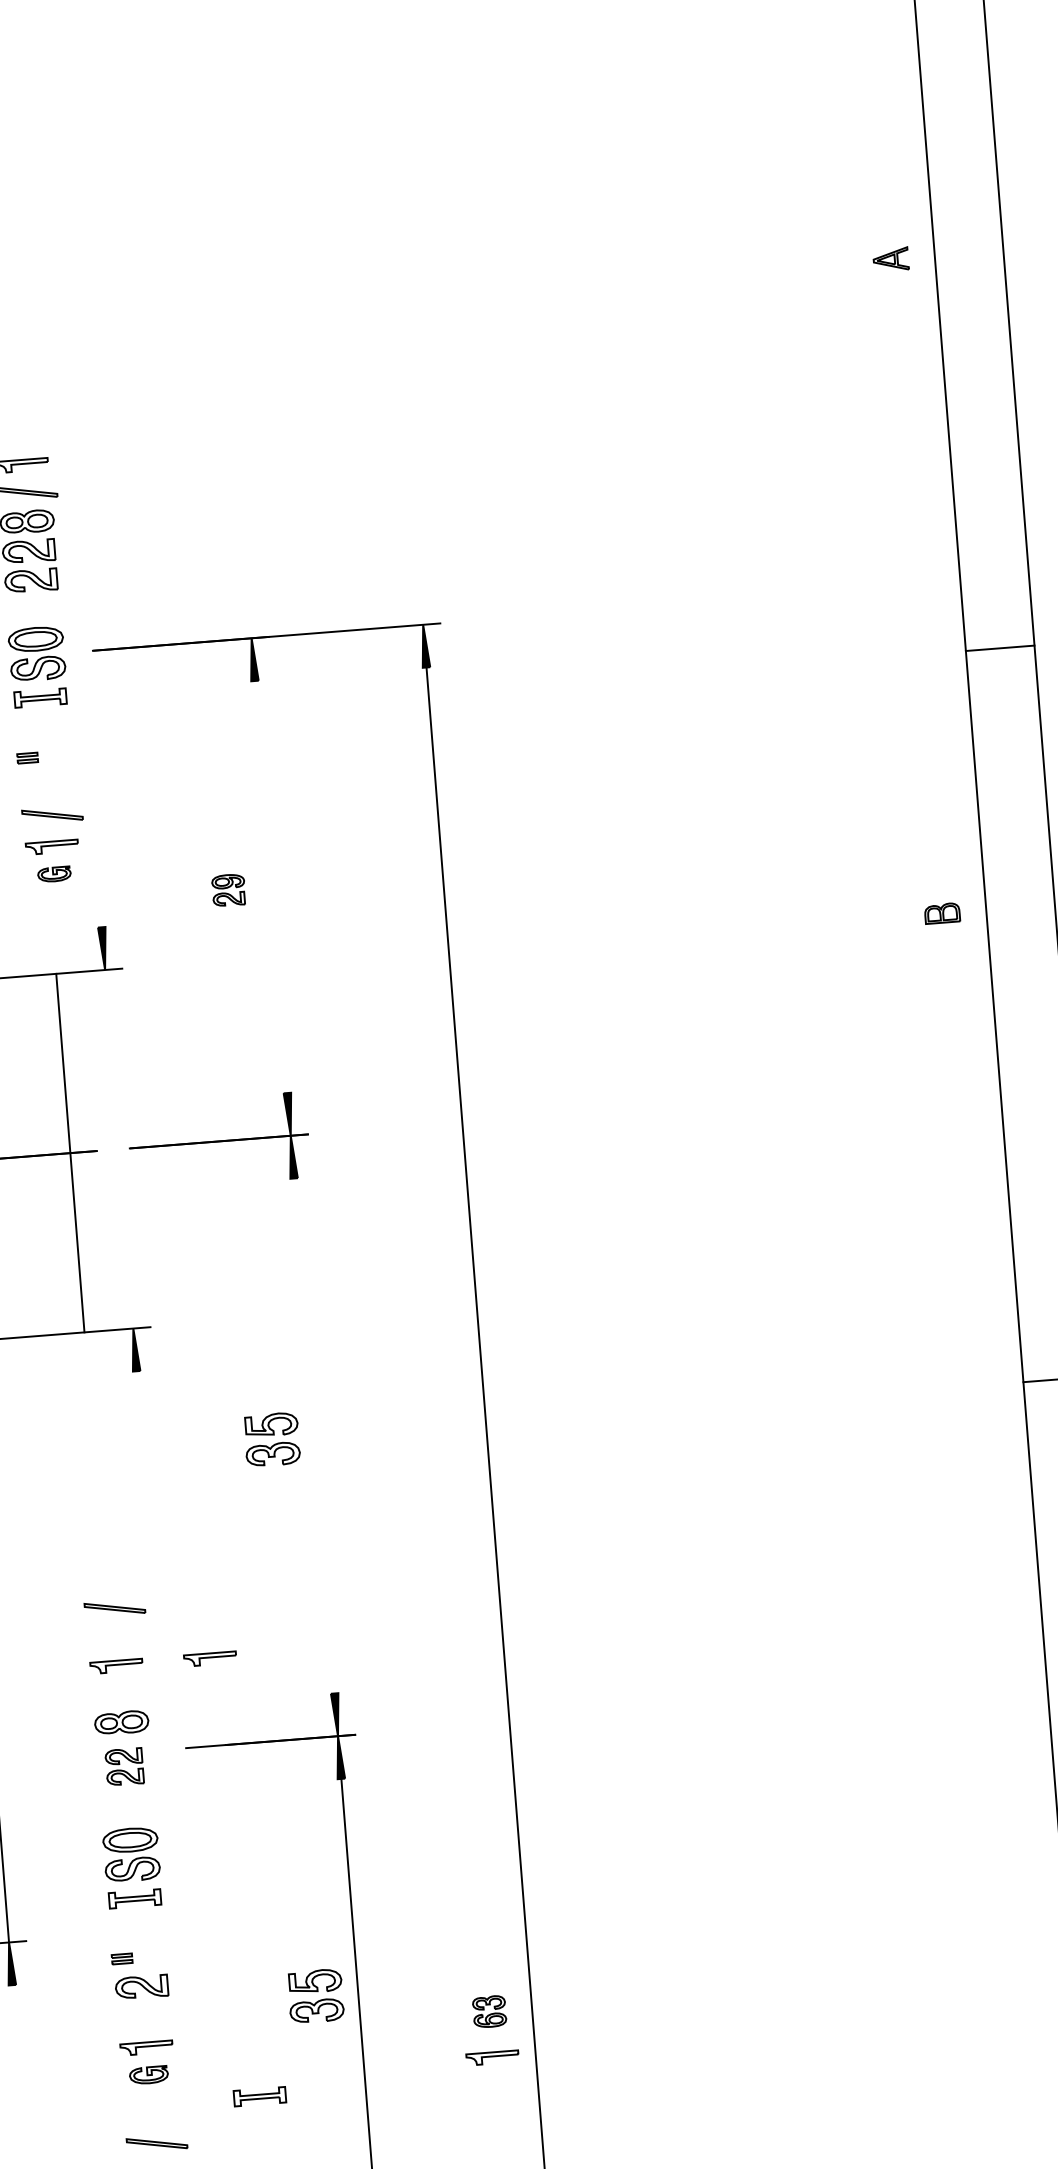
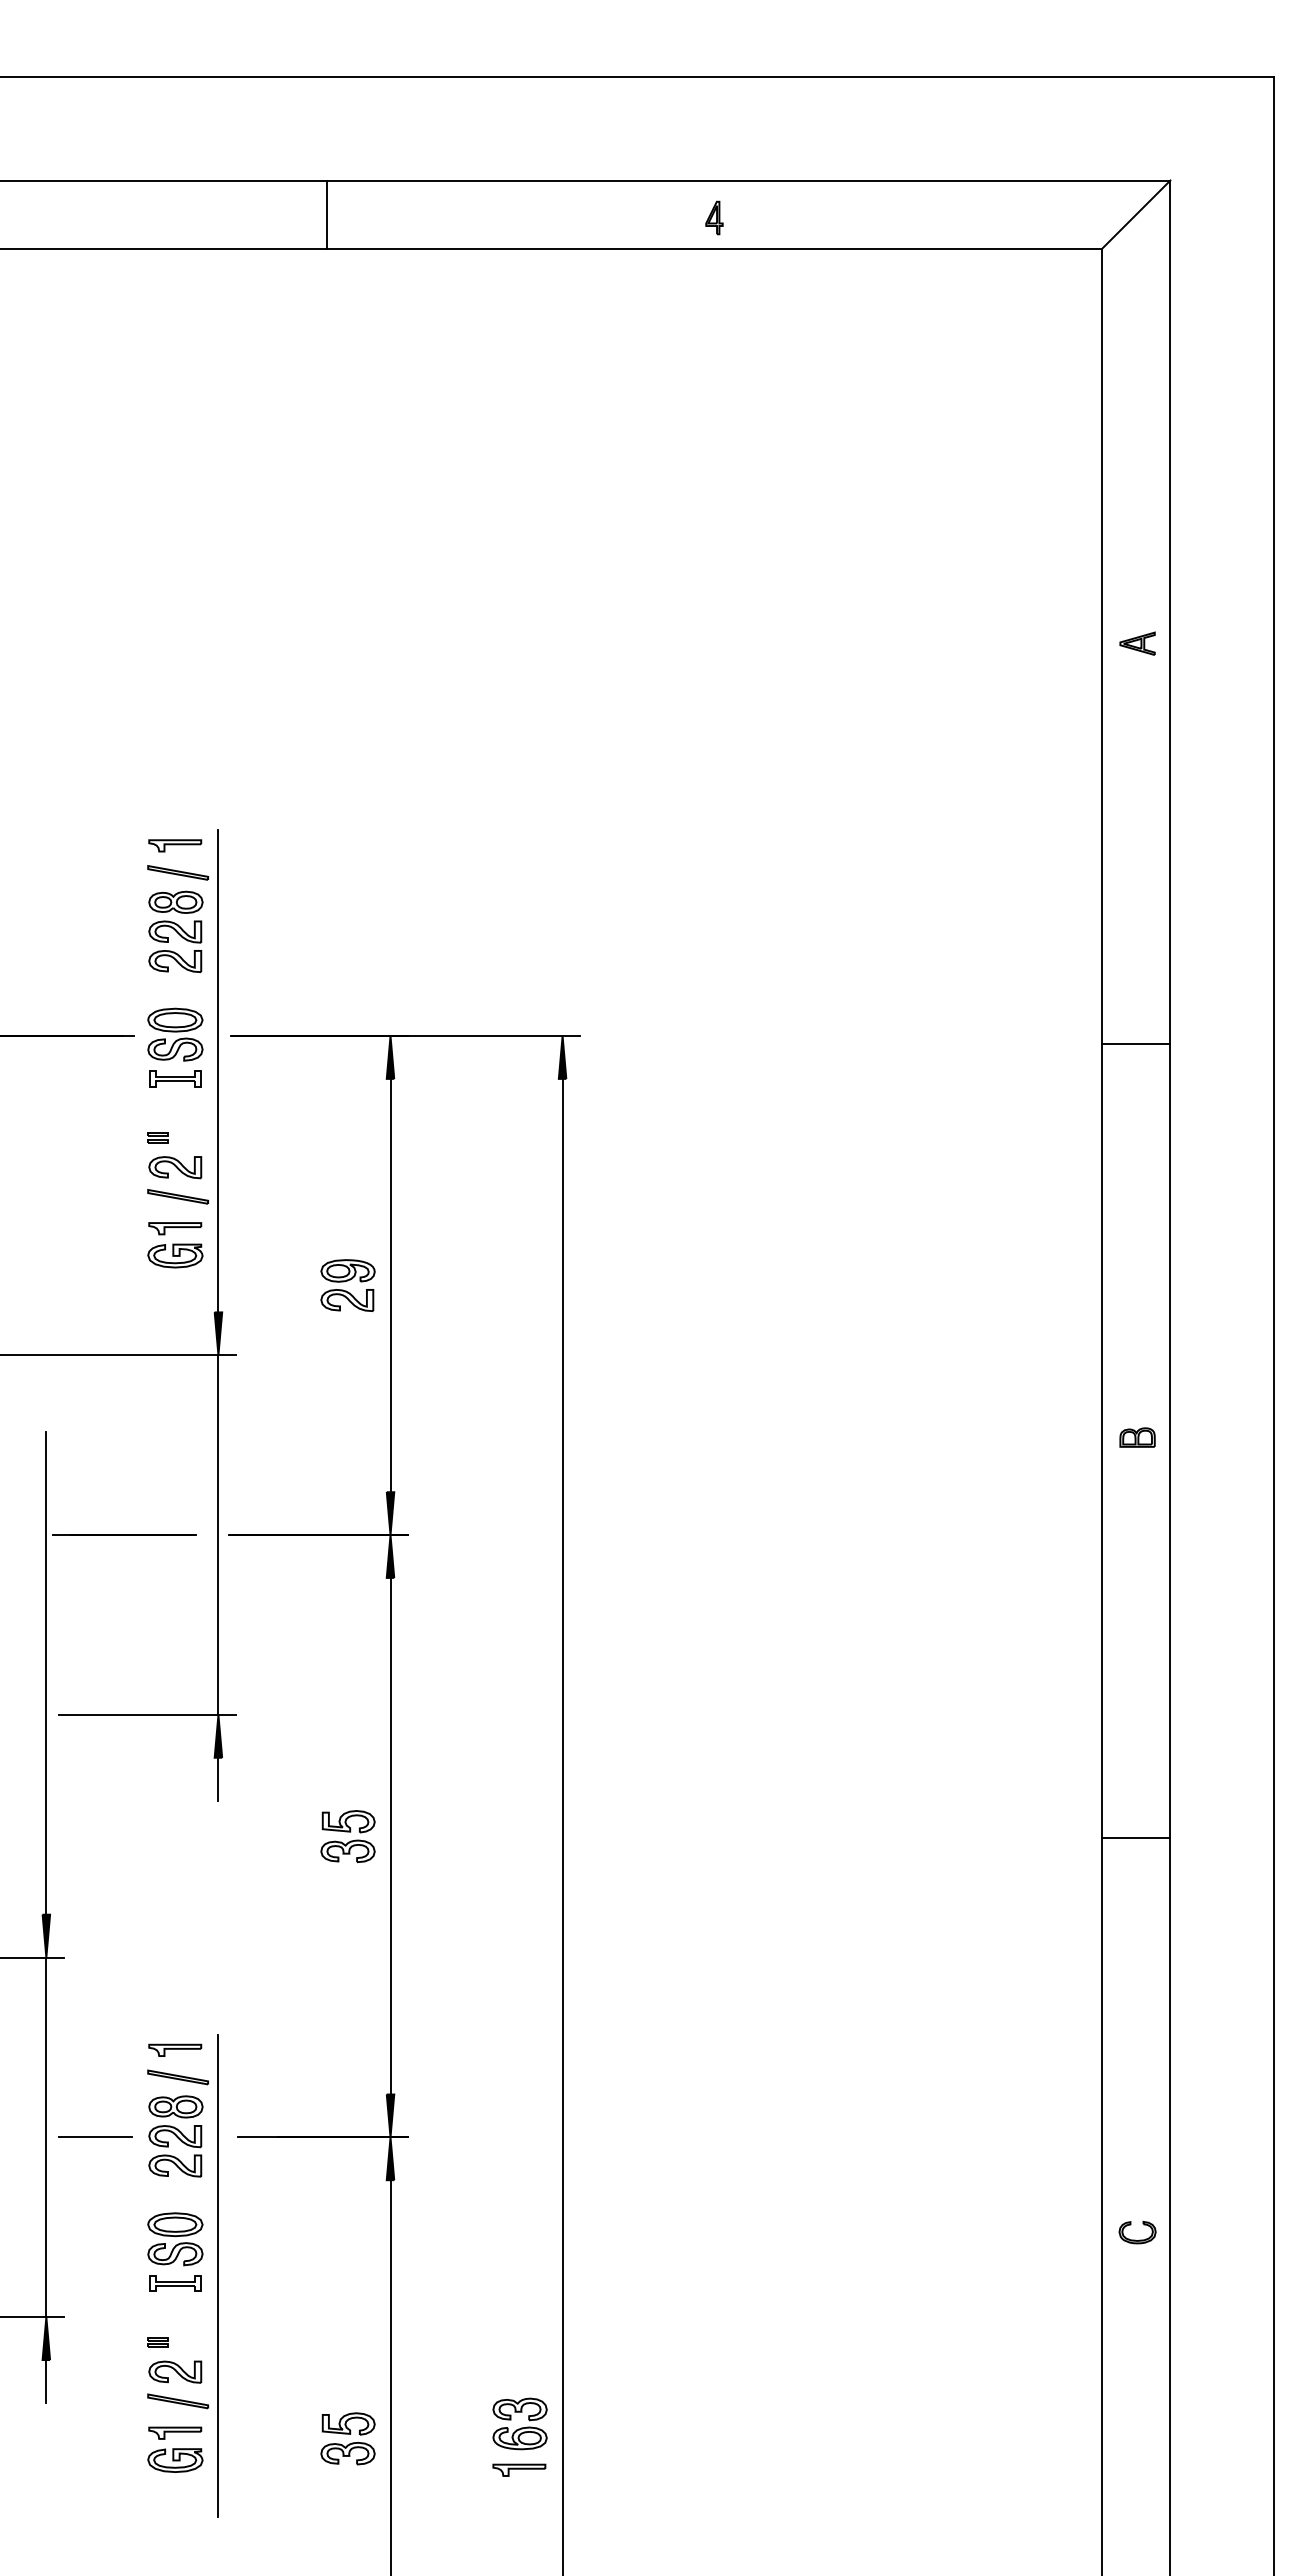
part: (890, 259) -> (1137, 643), moved
line: (999, 648) -> (1135, 1043), moved
line: (82, 687) -> (218, 1071), added
part: (47, 786) -> (175, 1167), added
part: (54, 873) -> (175, 1255), size x1.67
line: (271, 886) -> (390, 1285), added
part: (228, 890) -> (347, 1285), size x1.67
part: (942, 913) -> (1137, 1437), moved
line: (70, 1152) -> (218, 1534), moved
line: (138, 1391) -> (218, 1778), added
line: (314, 1435) -> (390, 1835), added
part: (114, 1608) -> (177, 2077), moved
part: (210, 1658) -> (269, 2049), removed
line: (43, 1759) -> (95, 2137), added
part: (124, 1767) -> (175, 2151), size x1.43
line: (177, 1887) -> (218, 2275), added
part: (315, 1995) -> (347, 2438), moved
line: (14, 2006) -> (46, 2381), added
part: (489, 2011) -> (519, 2423), size x1.67
part: (149, 2075) -> (175, 2460), size x1.43
part: (260, 2096) -> (284, 2490), removed
part: (156, 2143) -> (177, 2401), moved

